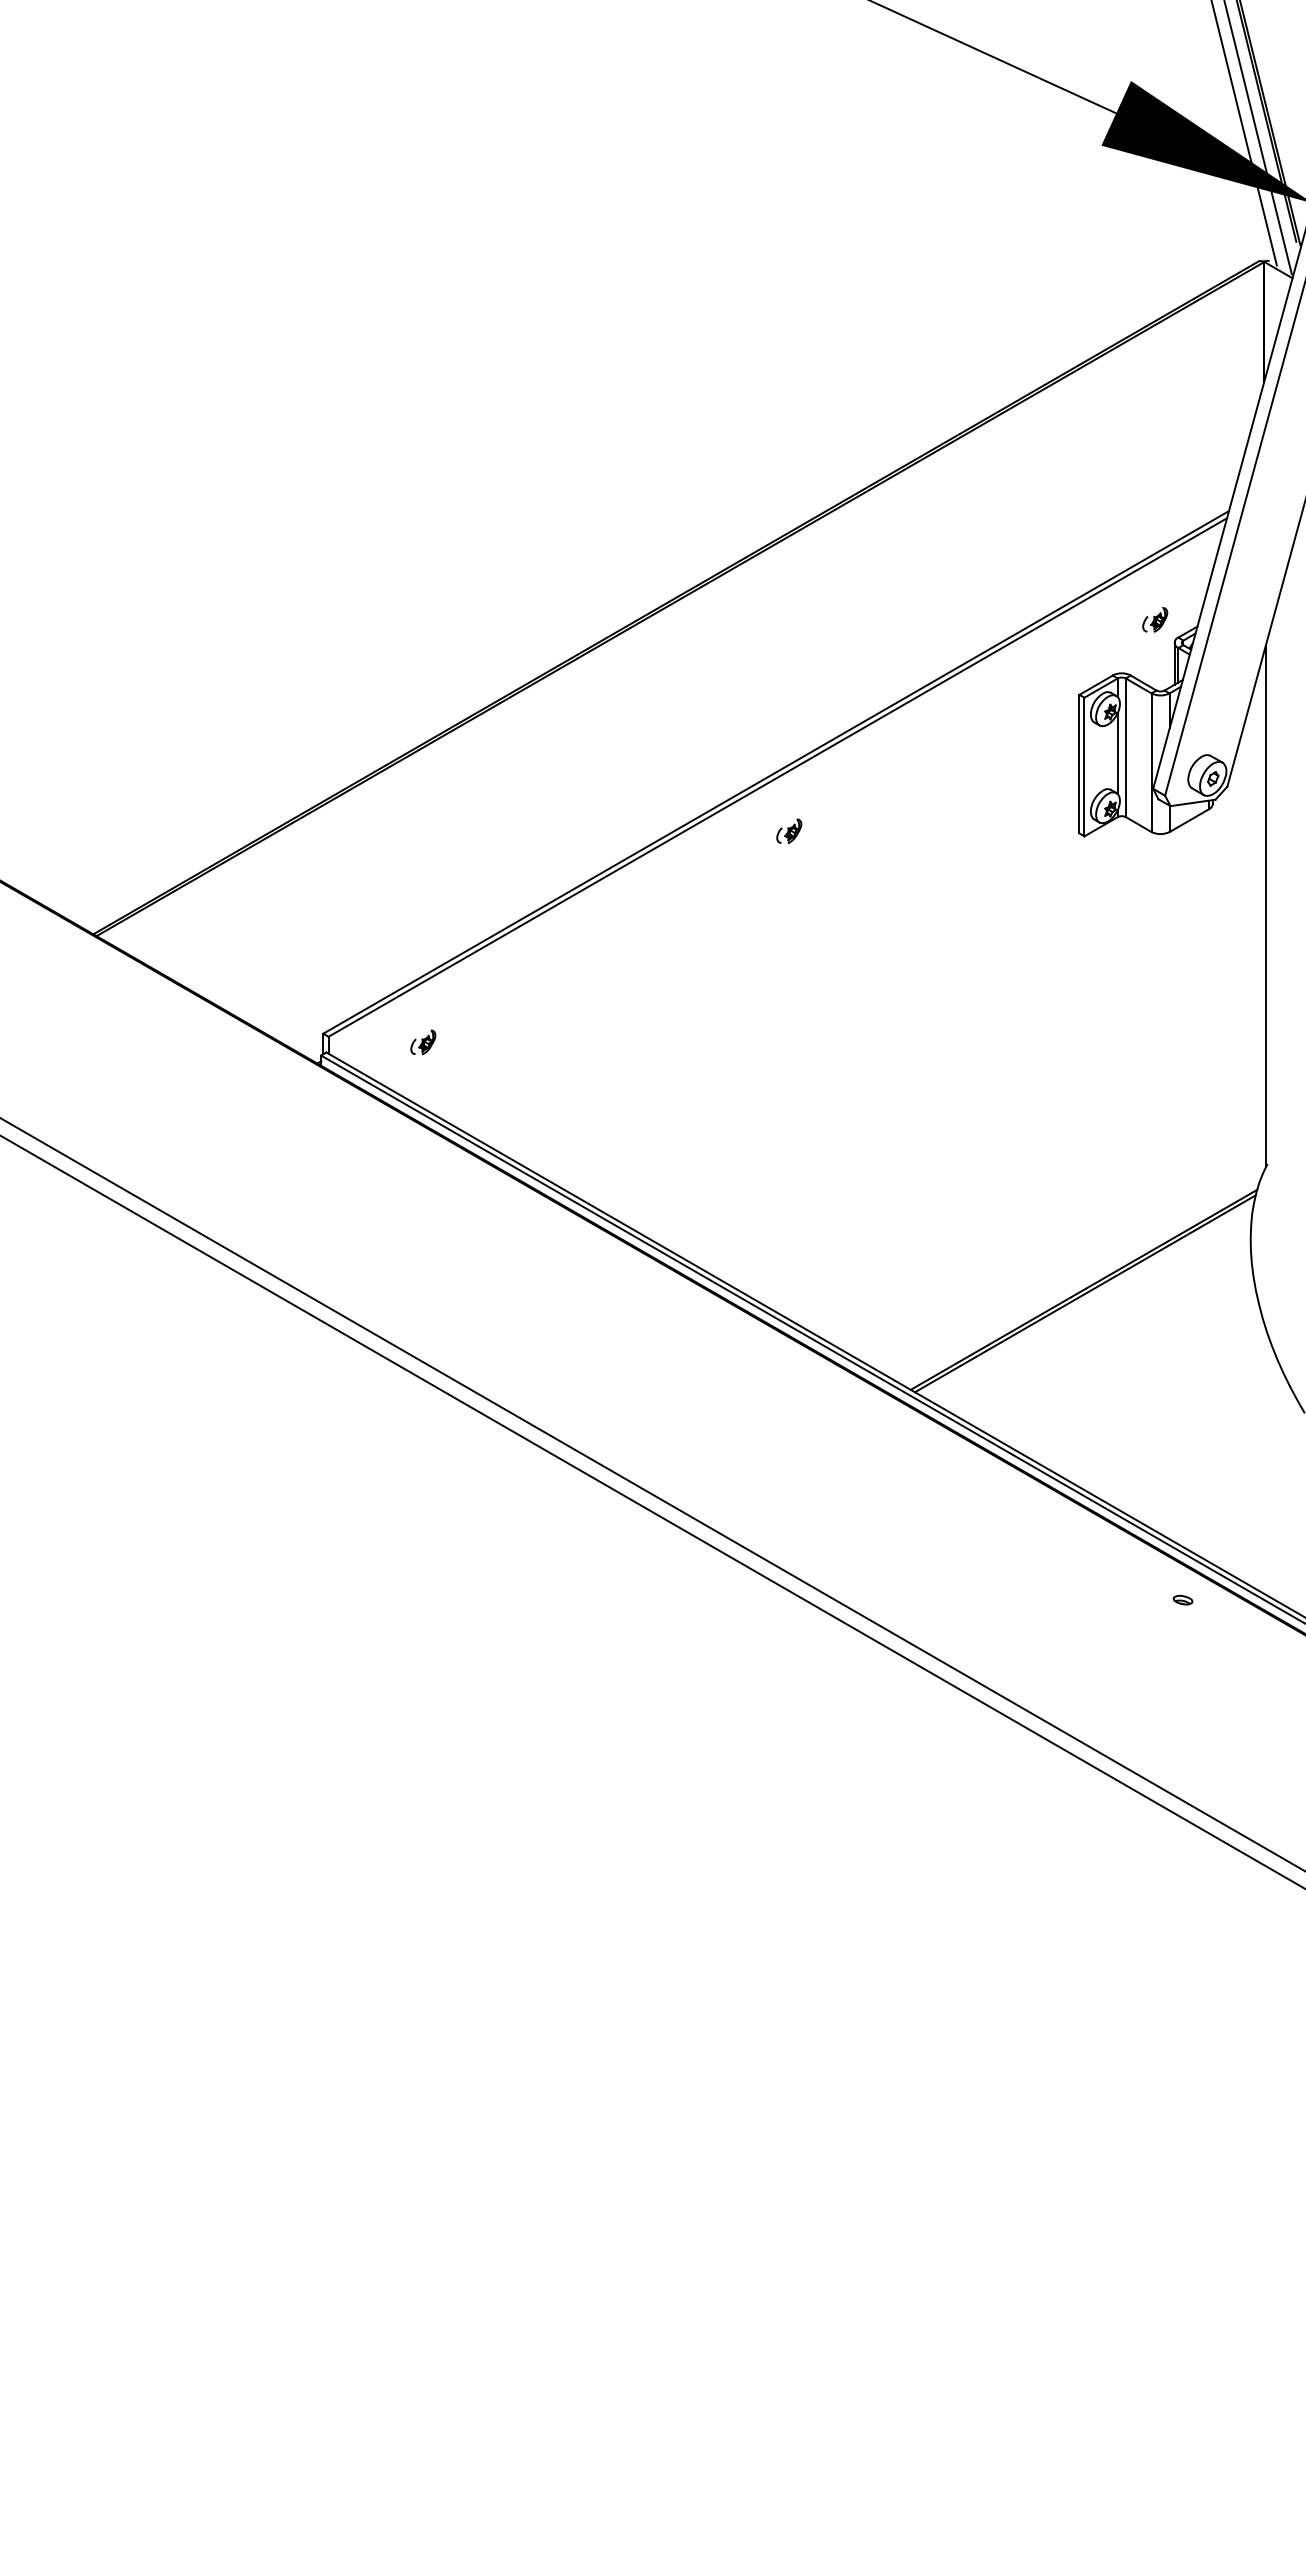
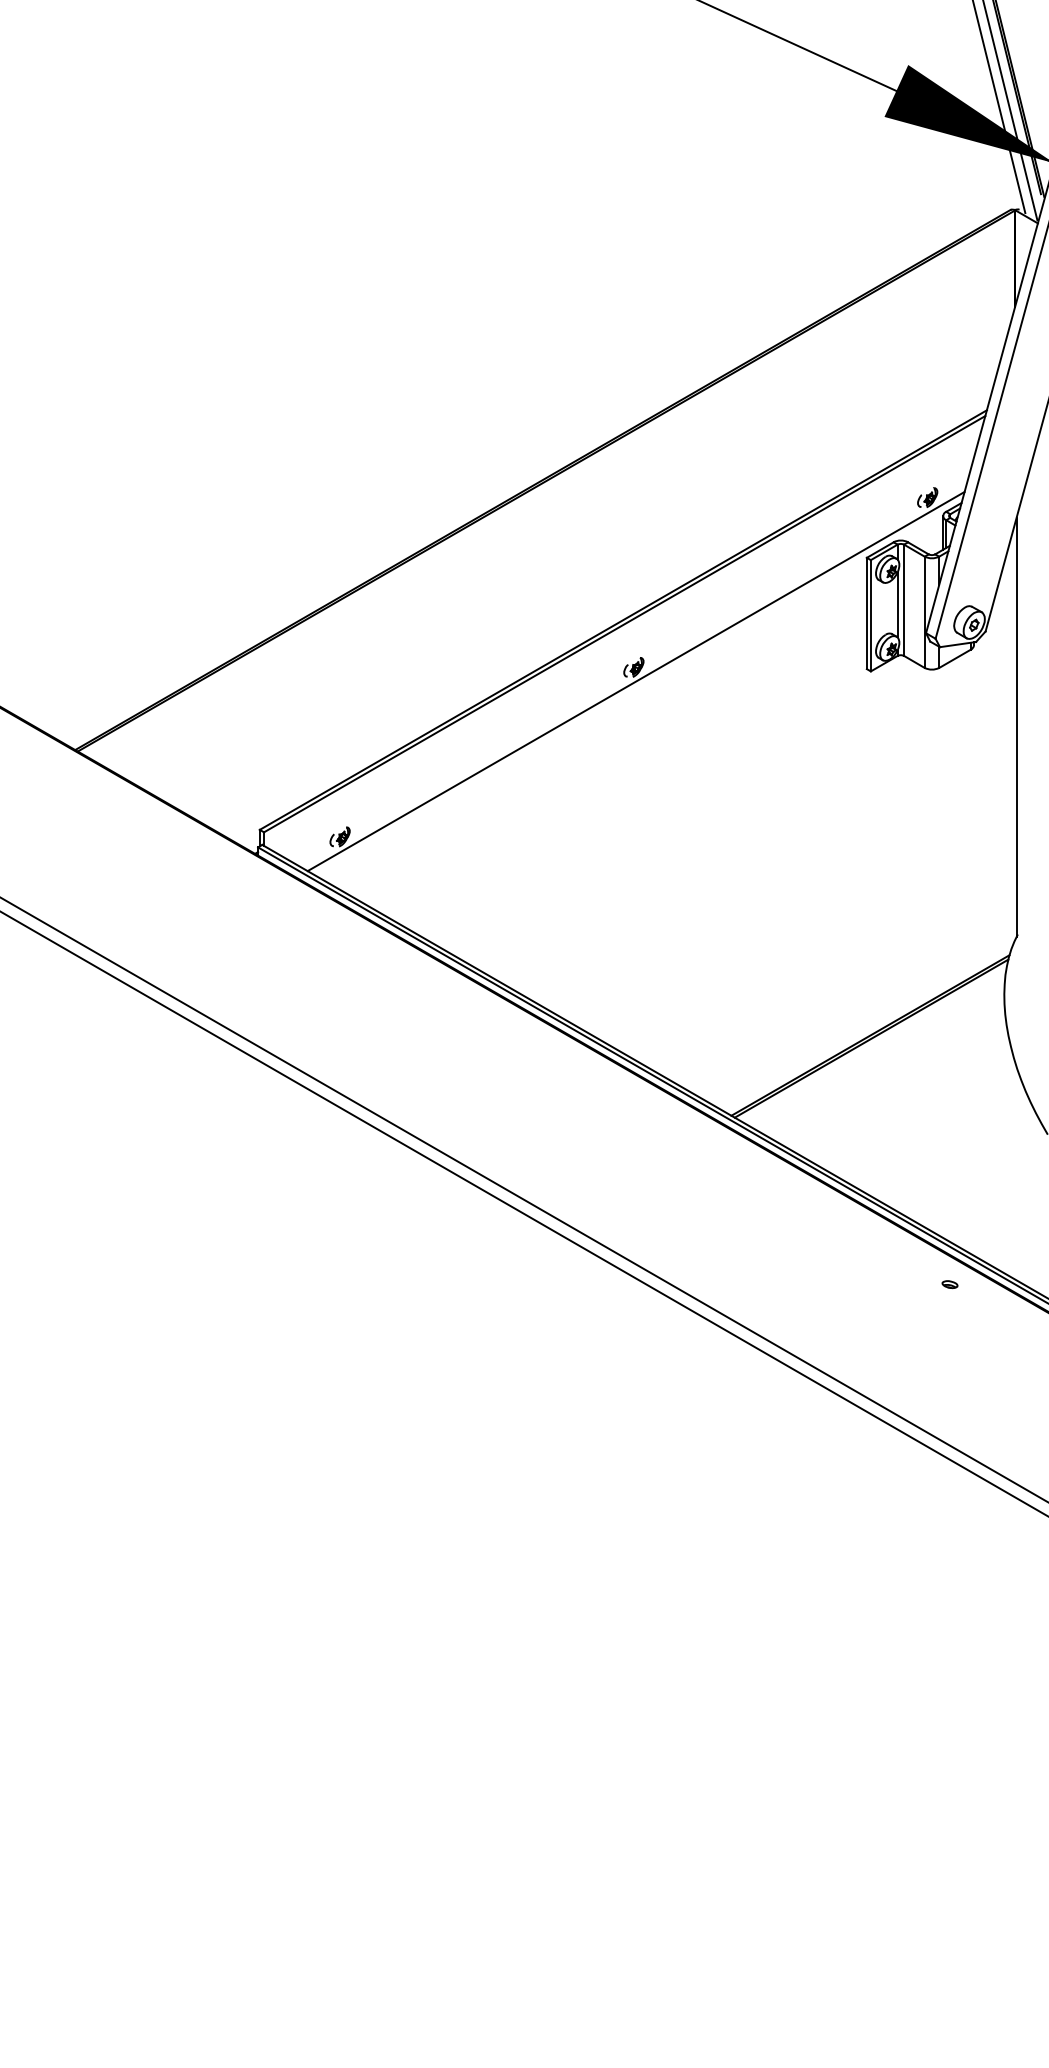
line: (792, 848) -> (636, 681), added

